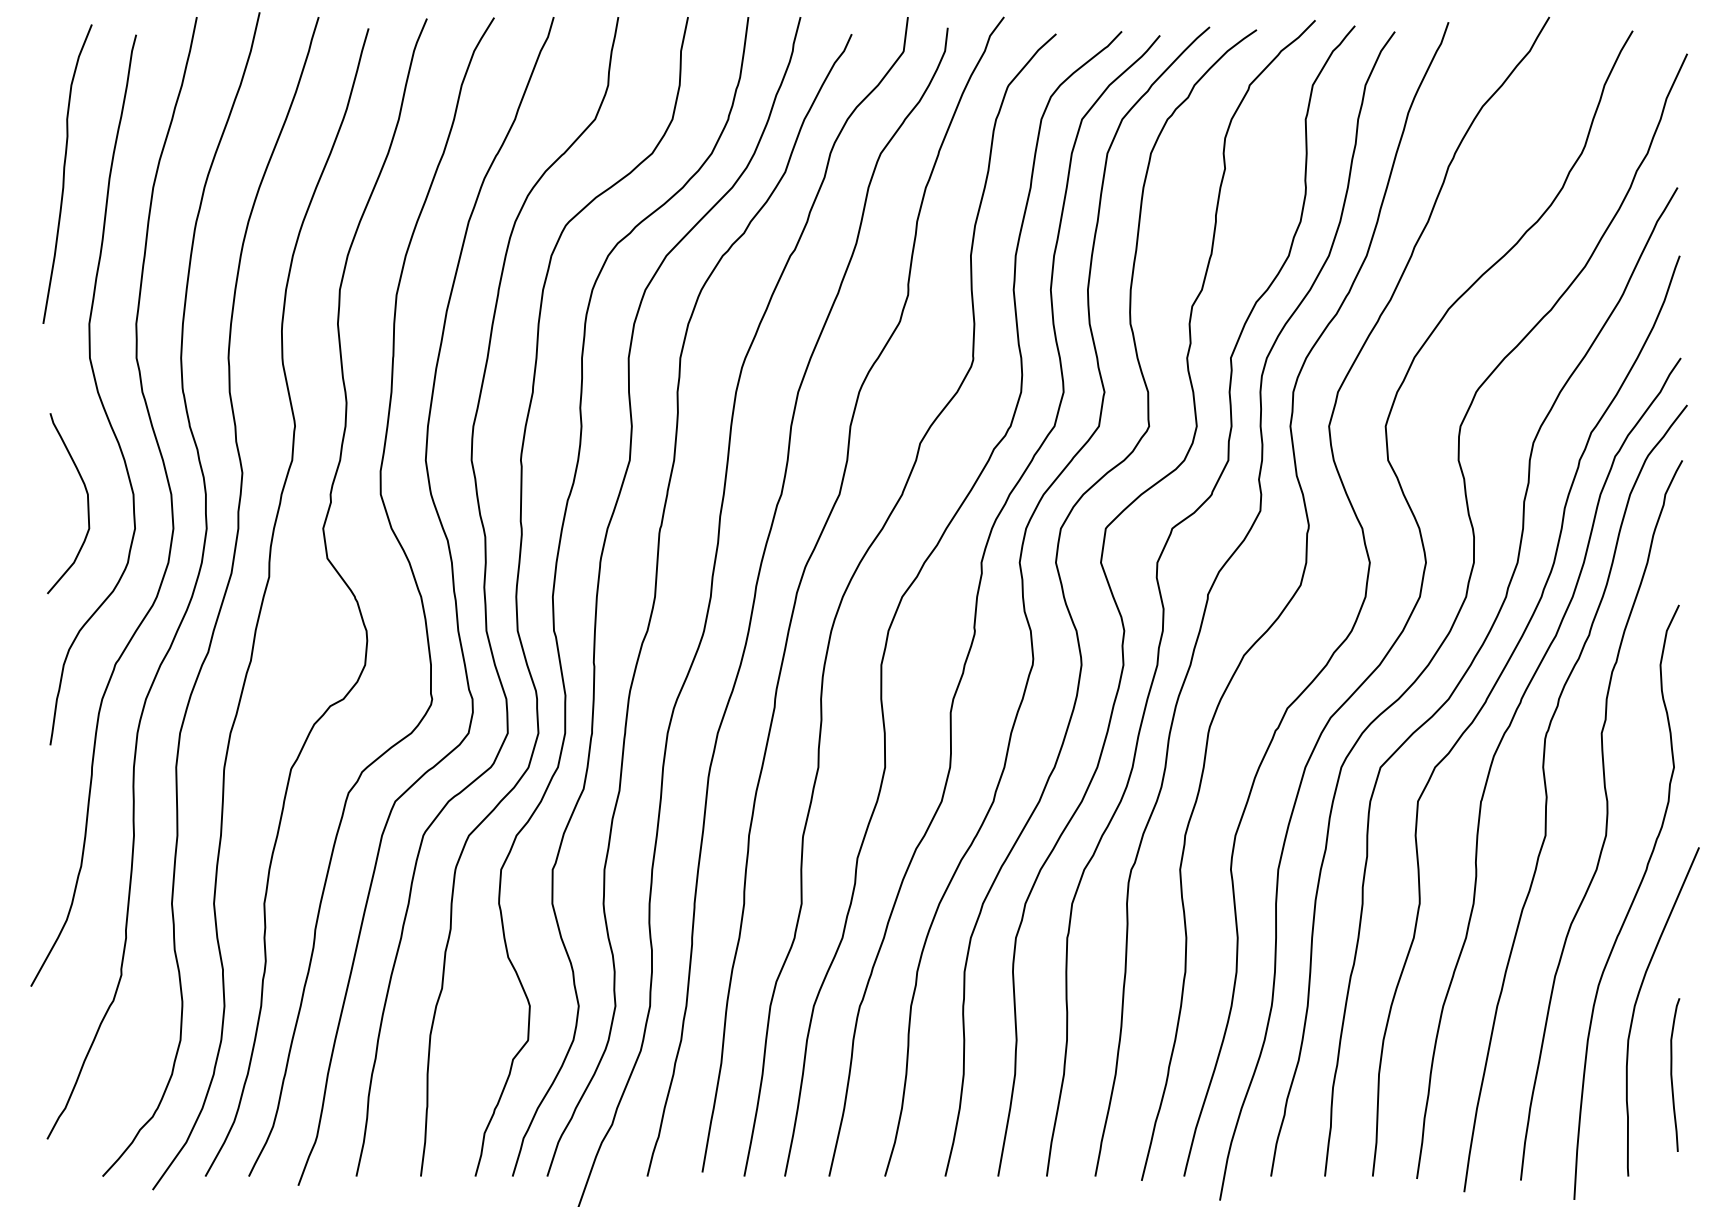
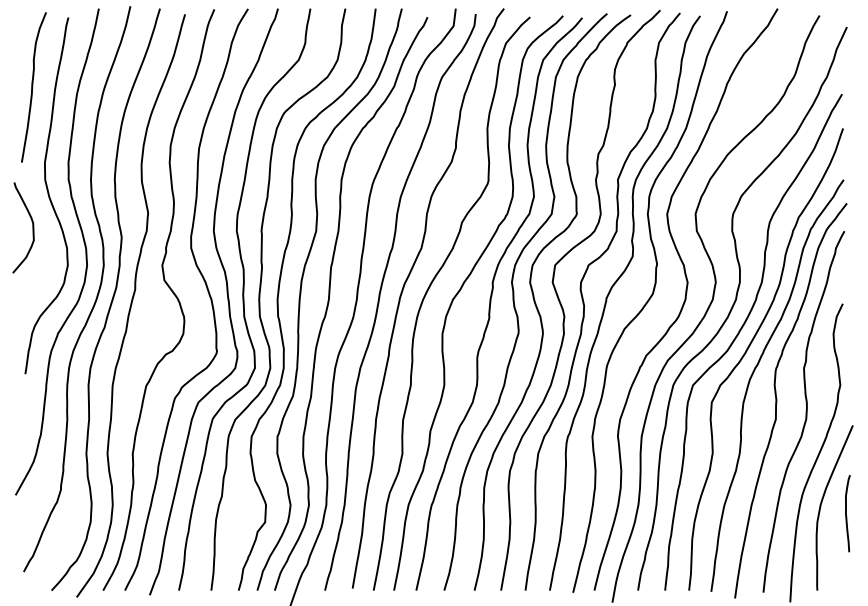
curve: (86, 502) -> (32, 227), moved
curve: (1672, 1074) -> (846, 513), moved

